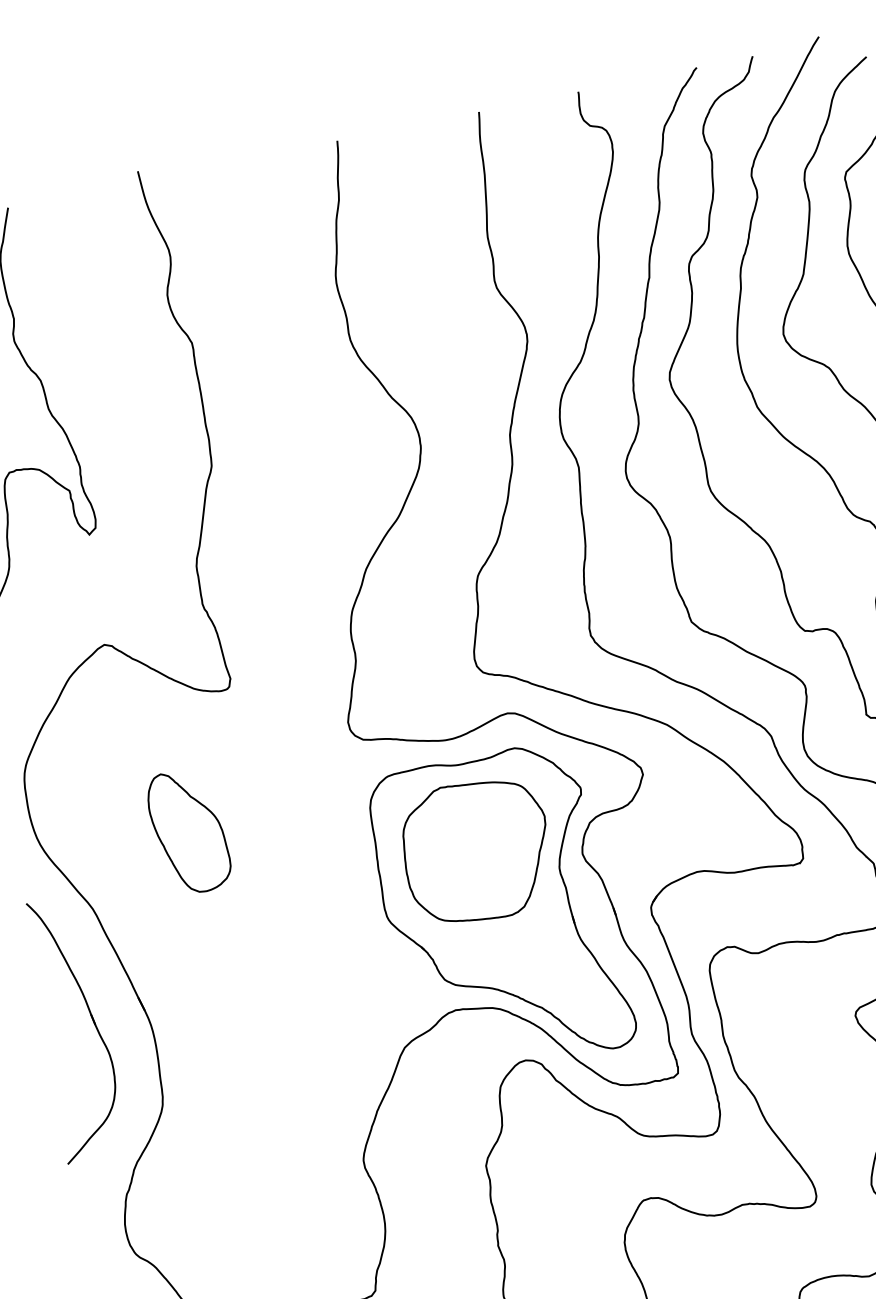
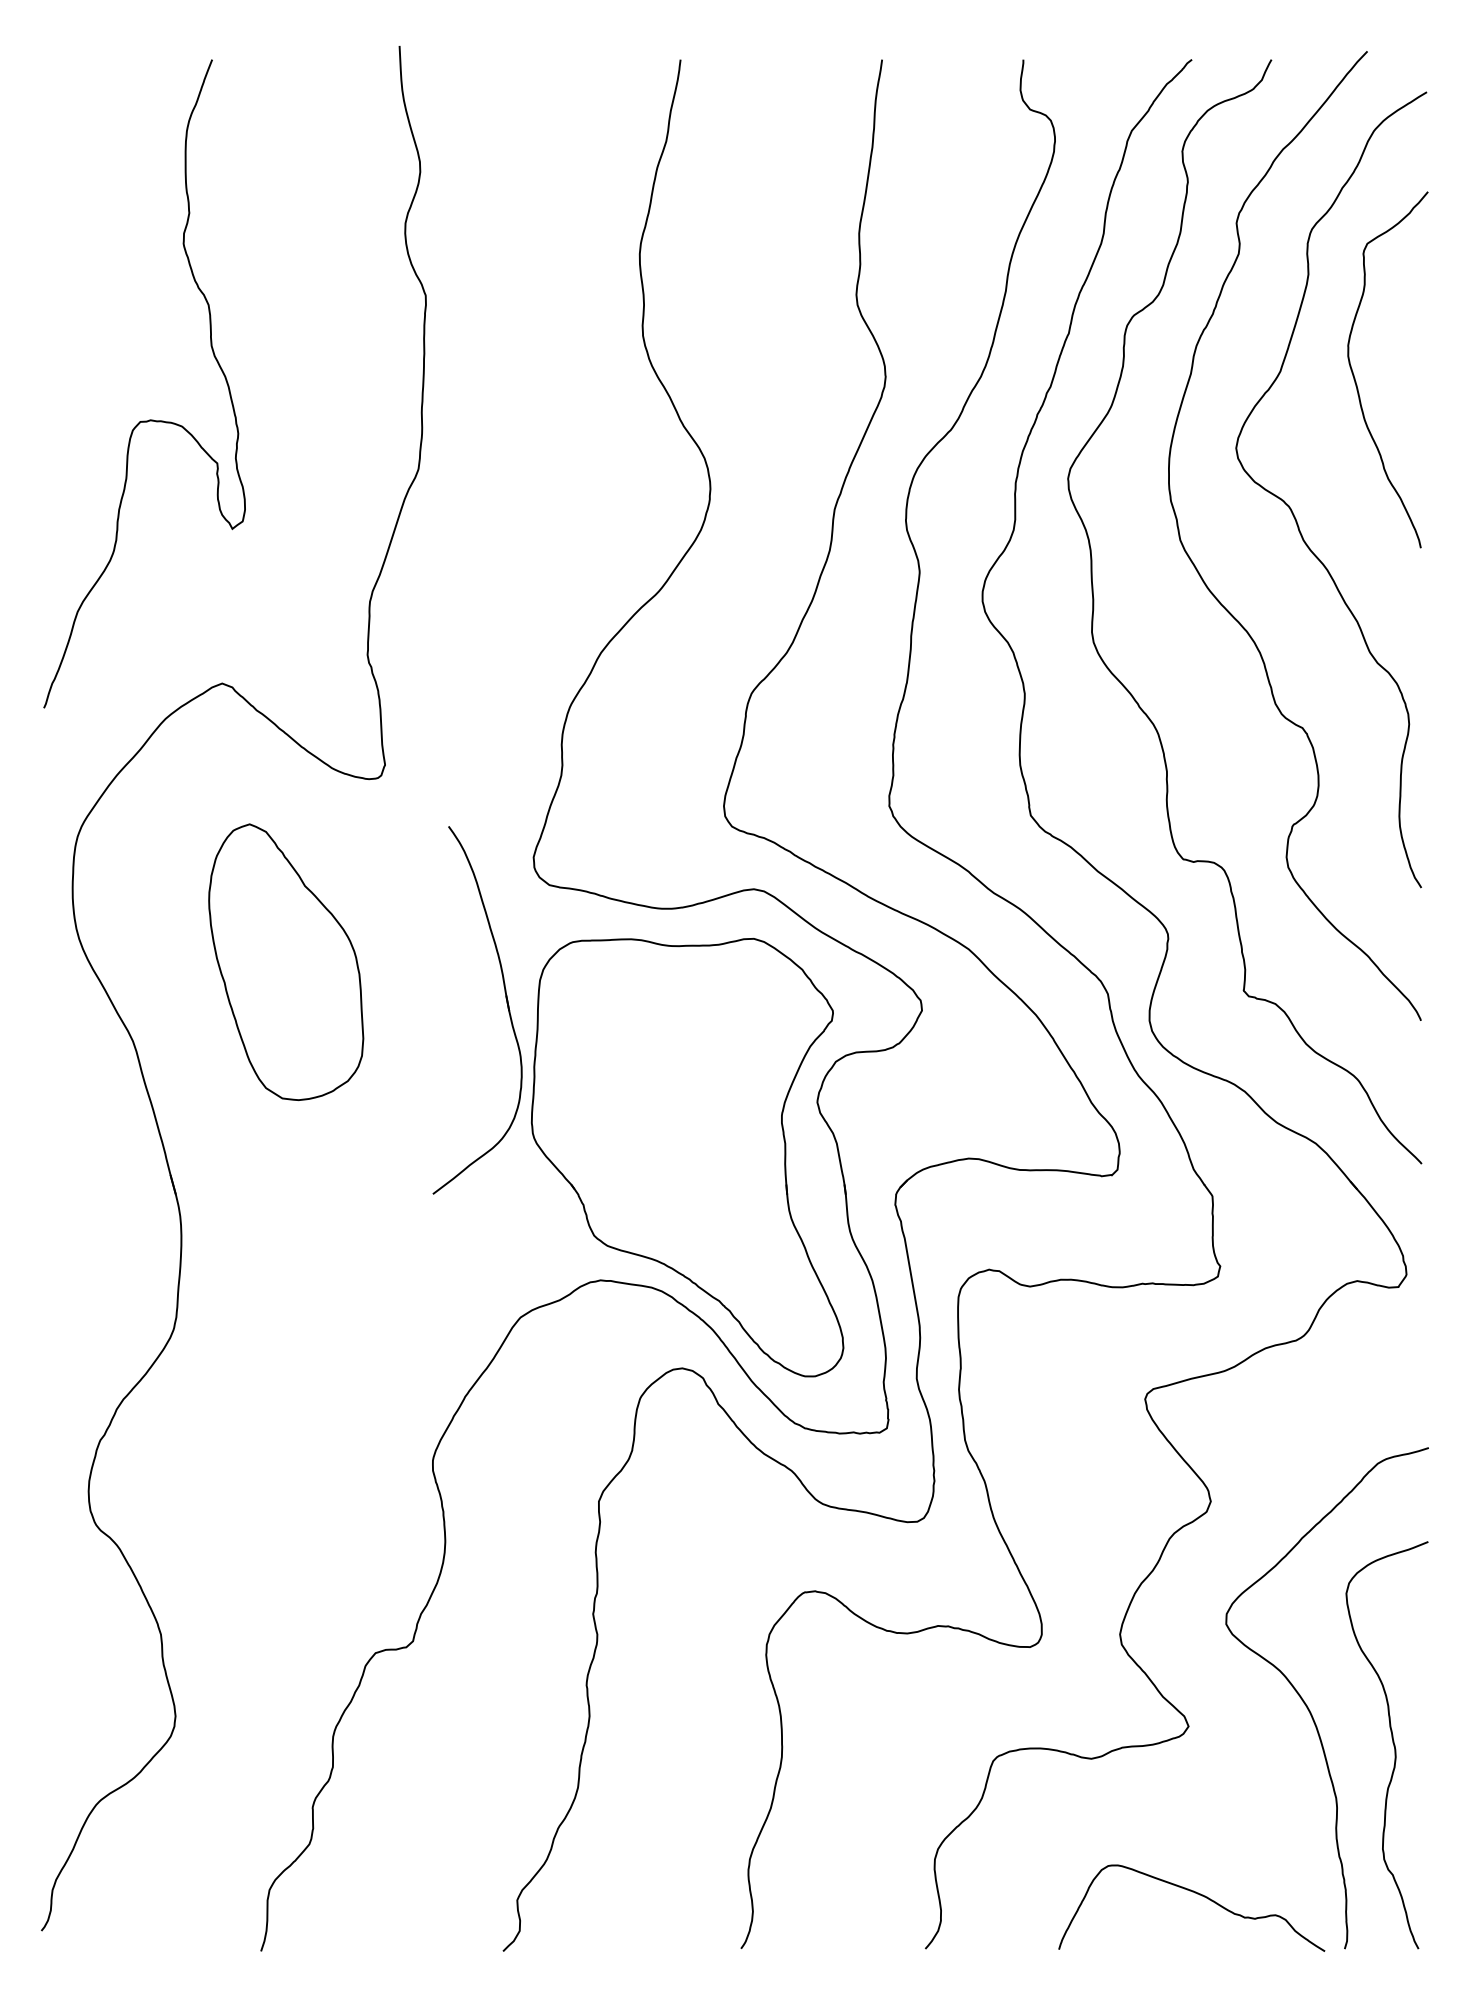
part: (188, 831) -> (285, 962), size x1.6
part: (476, 851) -> (673, 1069), removed
part: (92, 1019) -> (506, 1003), moved

